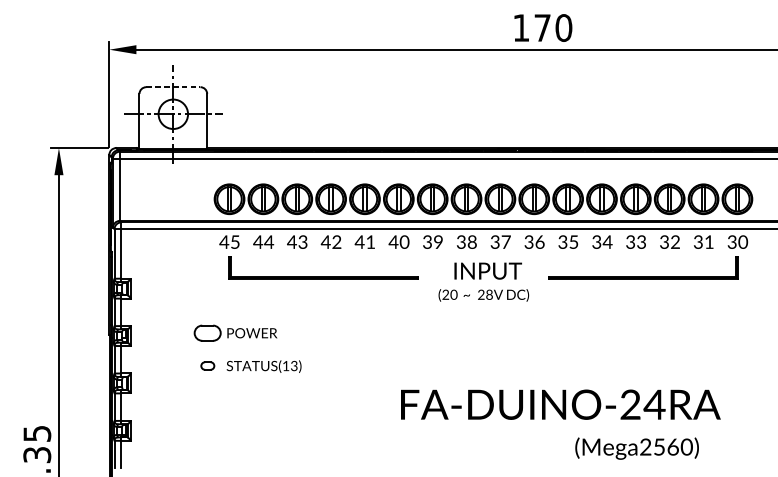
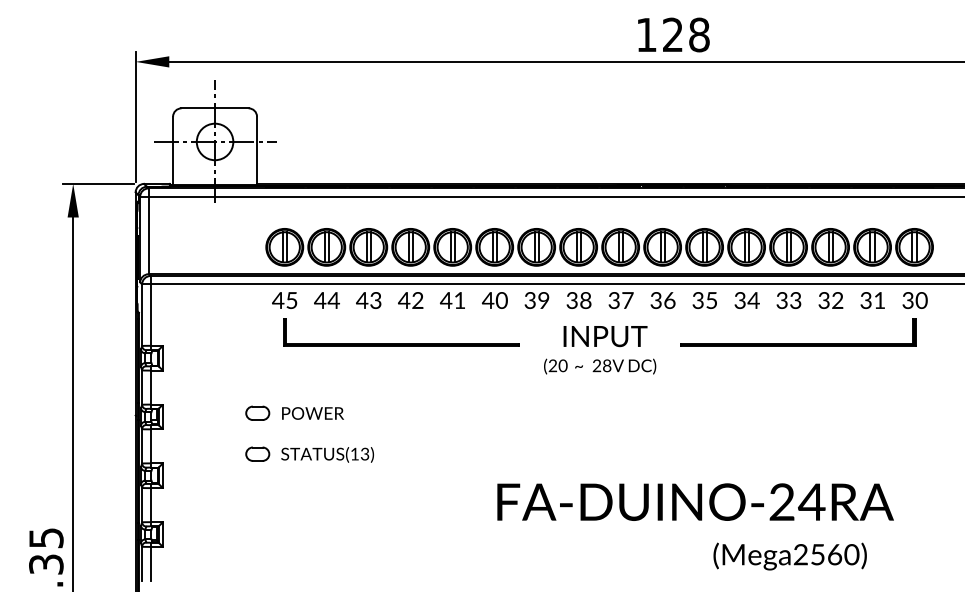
text: (553, 27) -> (686, 34), 170 -> 128
line: (173, 87) -> (215, 108), dashed -> solid
part: (207, 332) -> (257, 412), size x0.71
part: (207, 365) -> (257, 453), size x1.43

